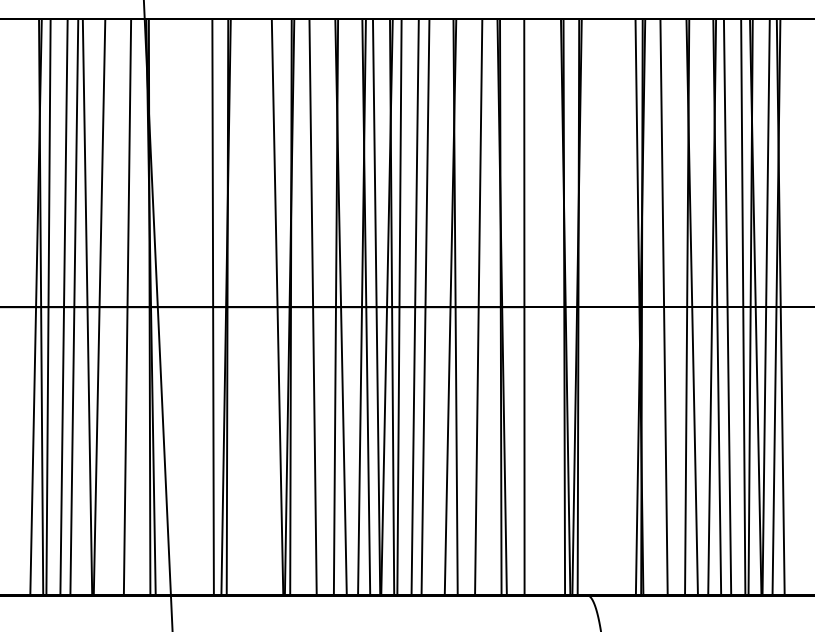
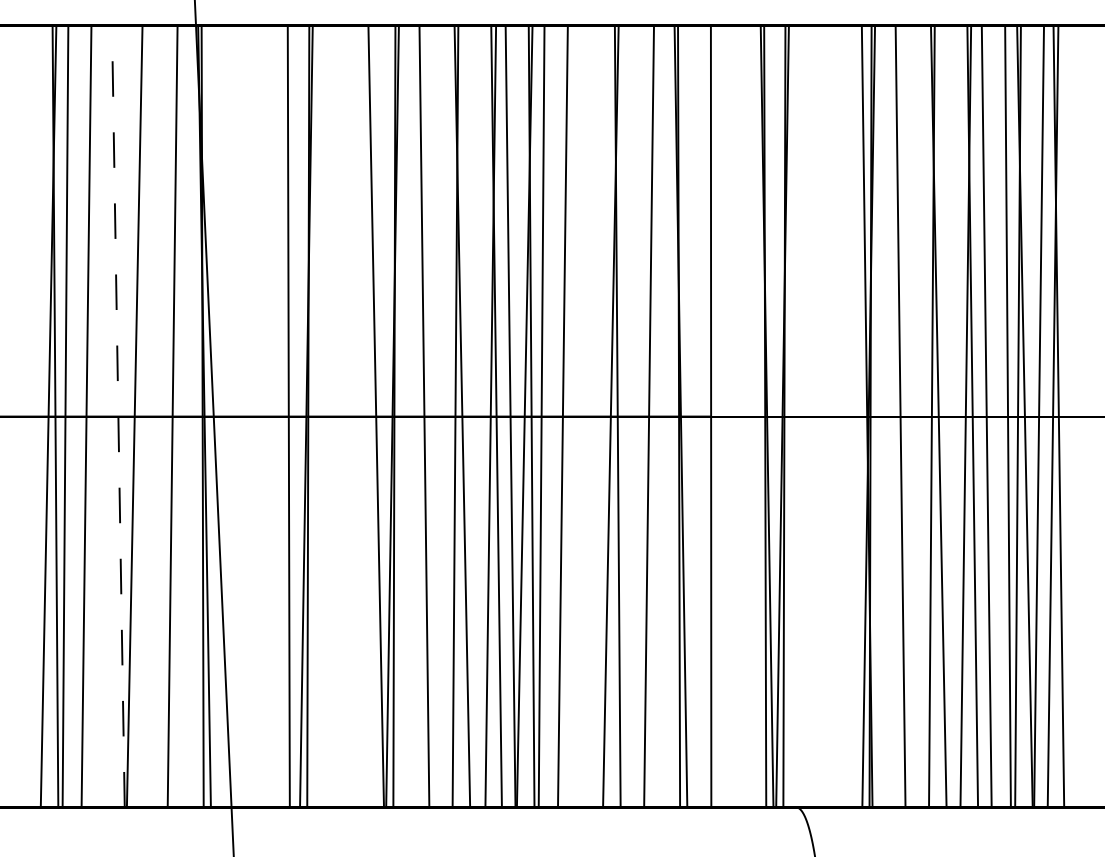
line: (74, 307) -> (100, 416), removed
line: (87, 307) -> (118, 416), solid -> dashed
line: (425, 307) -> (576, 416), removed

